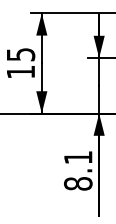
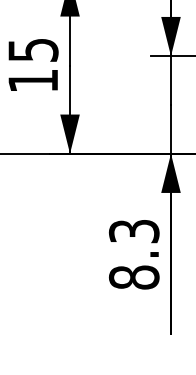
text: (77, 157) -> (132, 231), 8.1 -> 8.3

